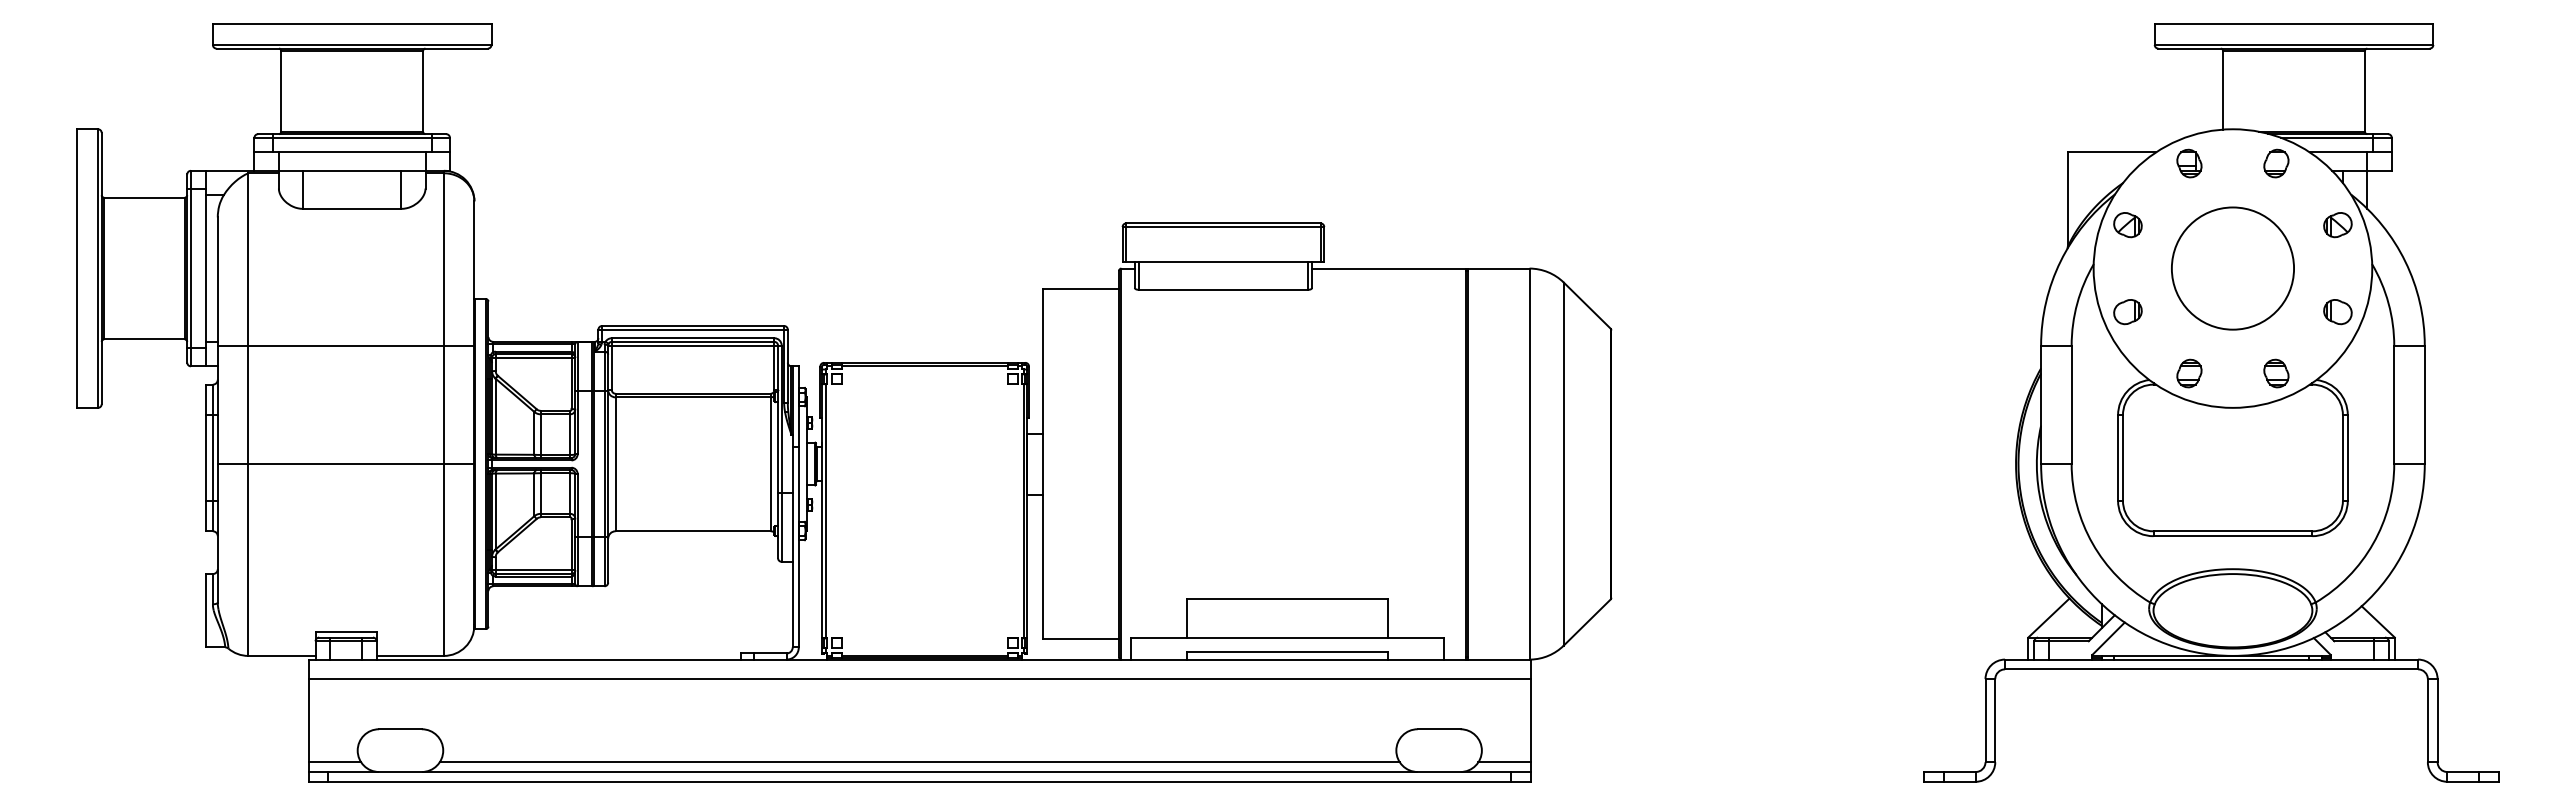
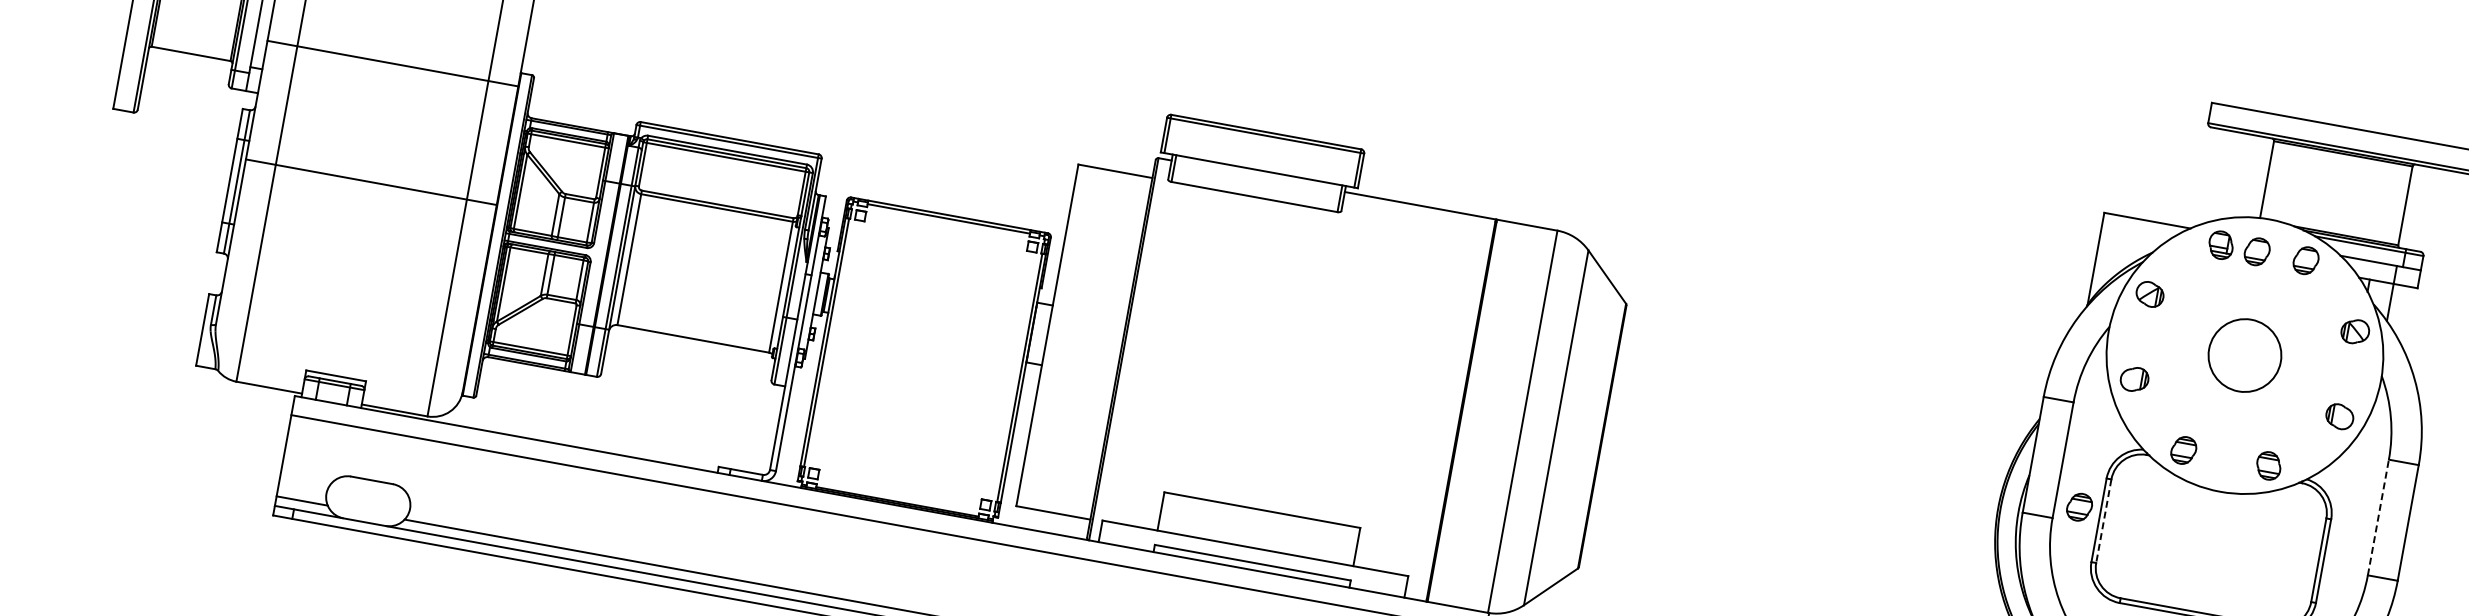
part: (2226, 163) -> (2257, 251), added
circle: (2232, 268) -> (2244, 355), size x0.6
line: (345, 345) -> (392, 63), moved
line: (2394, 404) -> (2378, 517), solid -> dashed
part: (2096, 448) -> (2079, 507), added
line: (2122, 457) -> (2103, 520), solid -> dashed
line: (345, 464) -> (370, 182), moved

